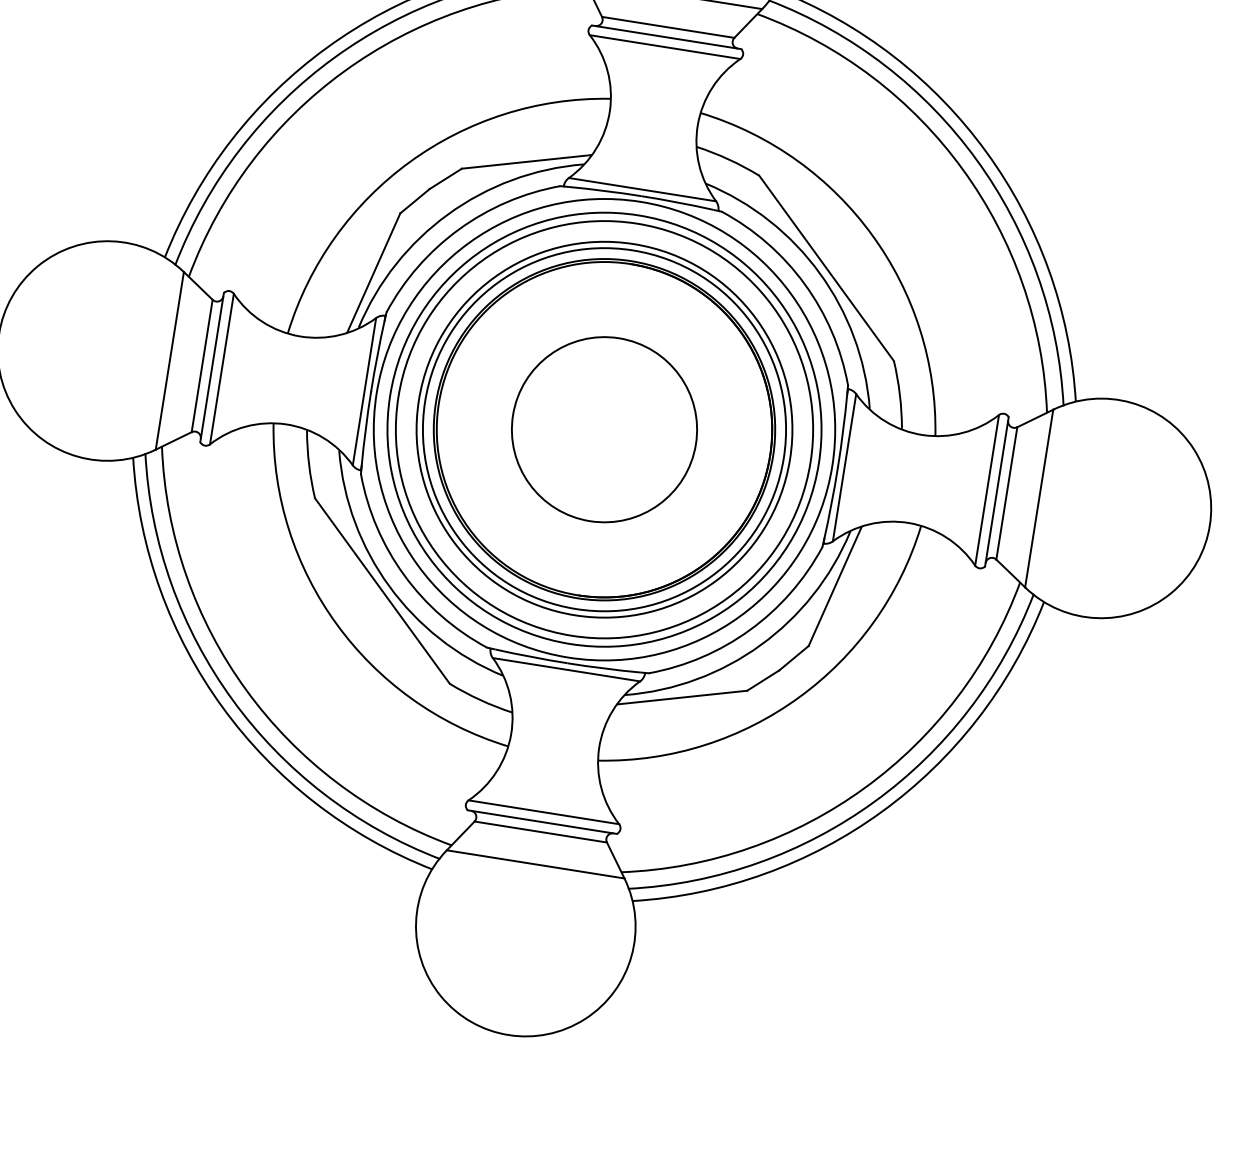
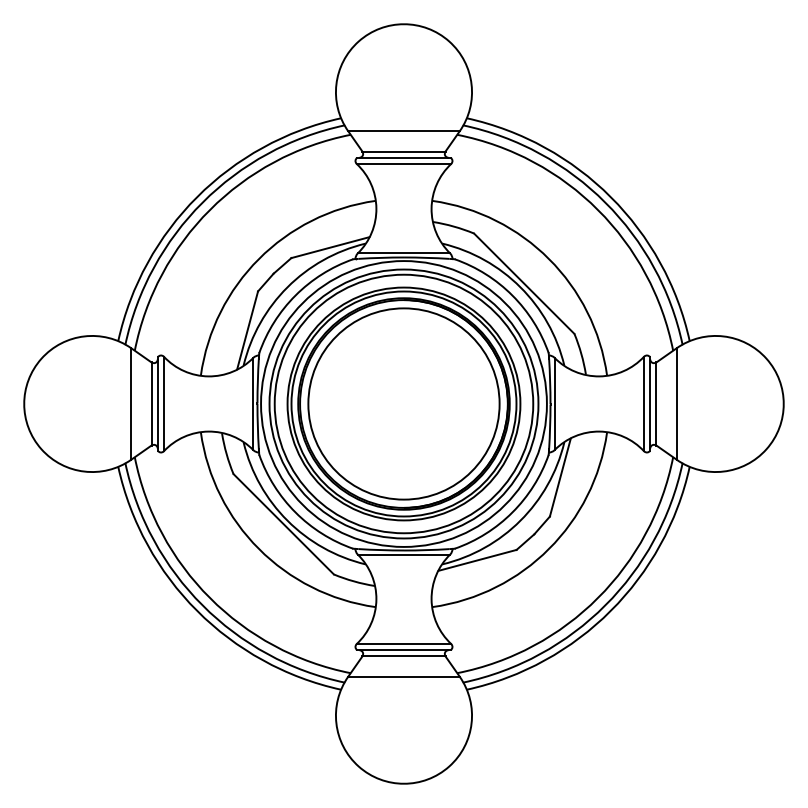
circle: (603, 428) -> (403, 403), size x1.67

